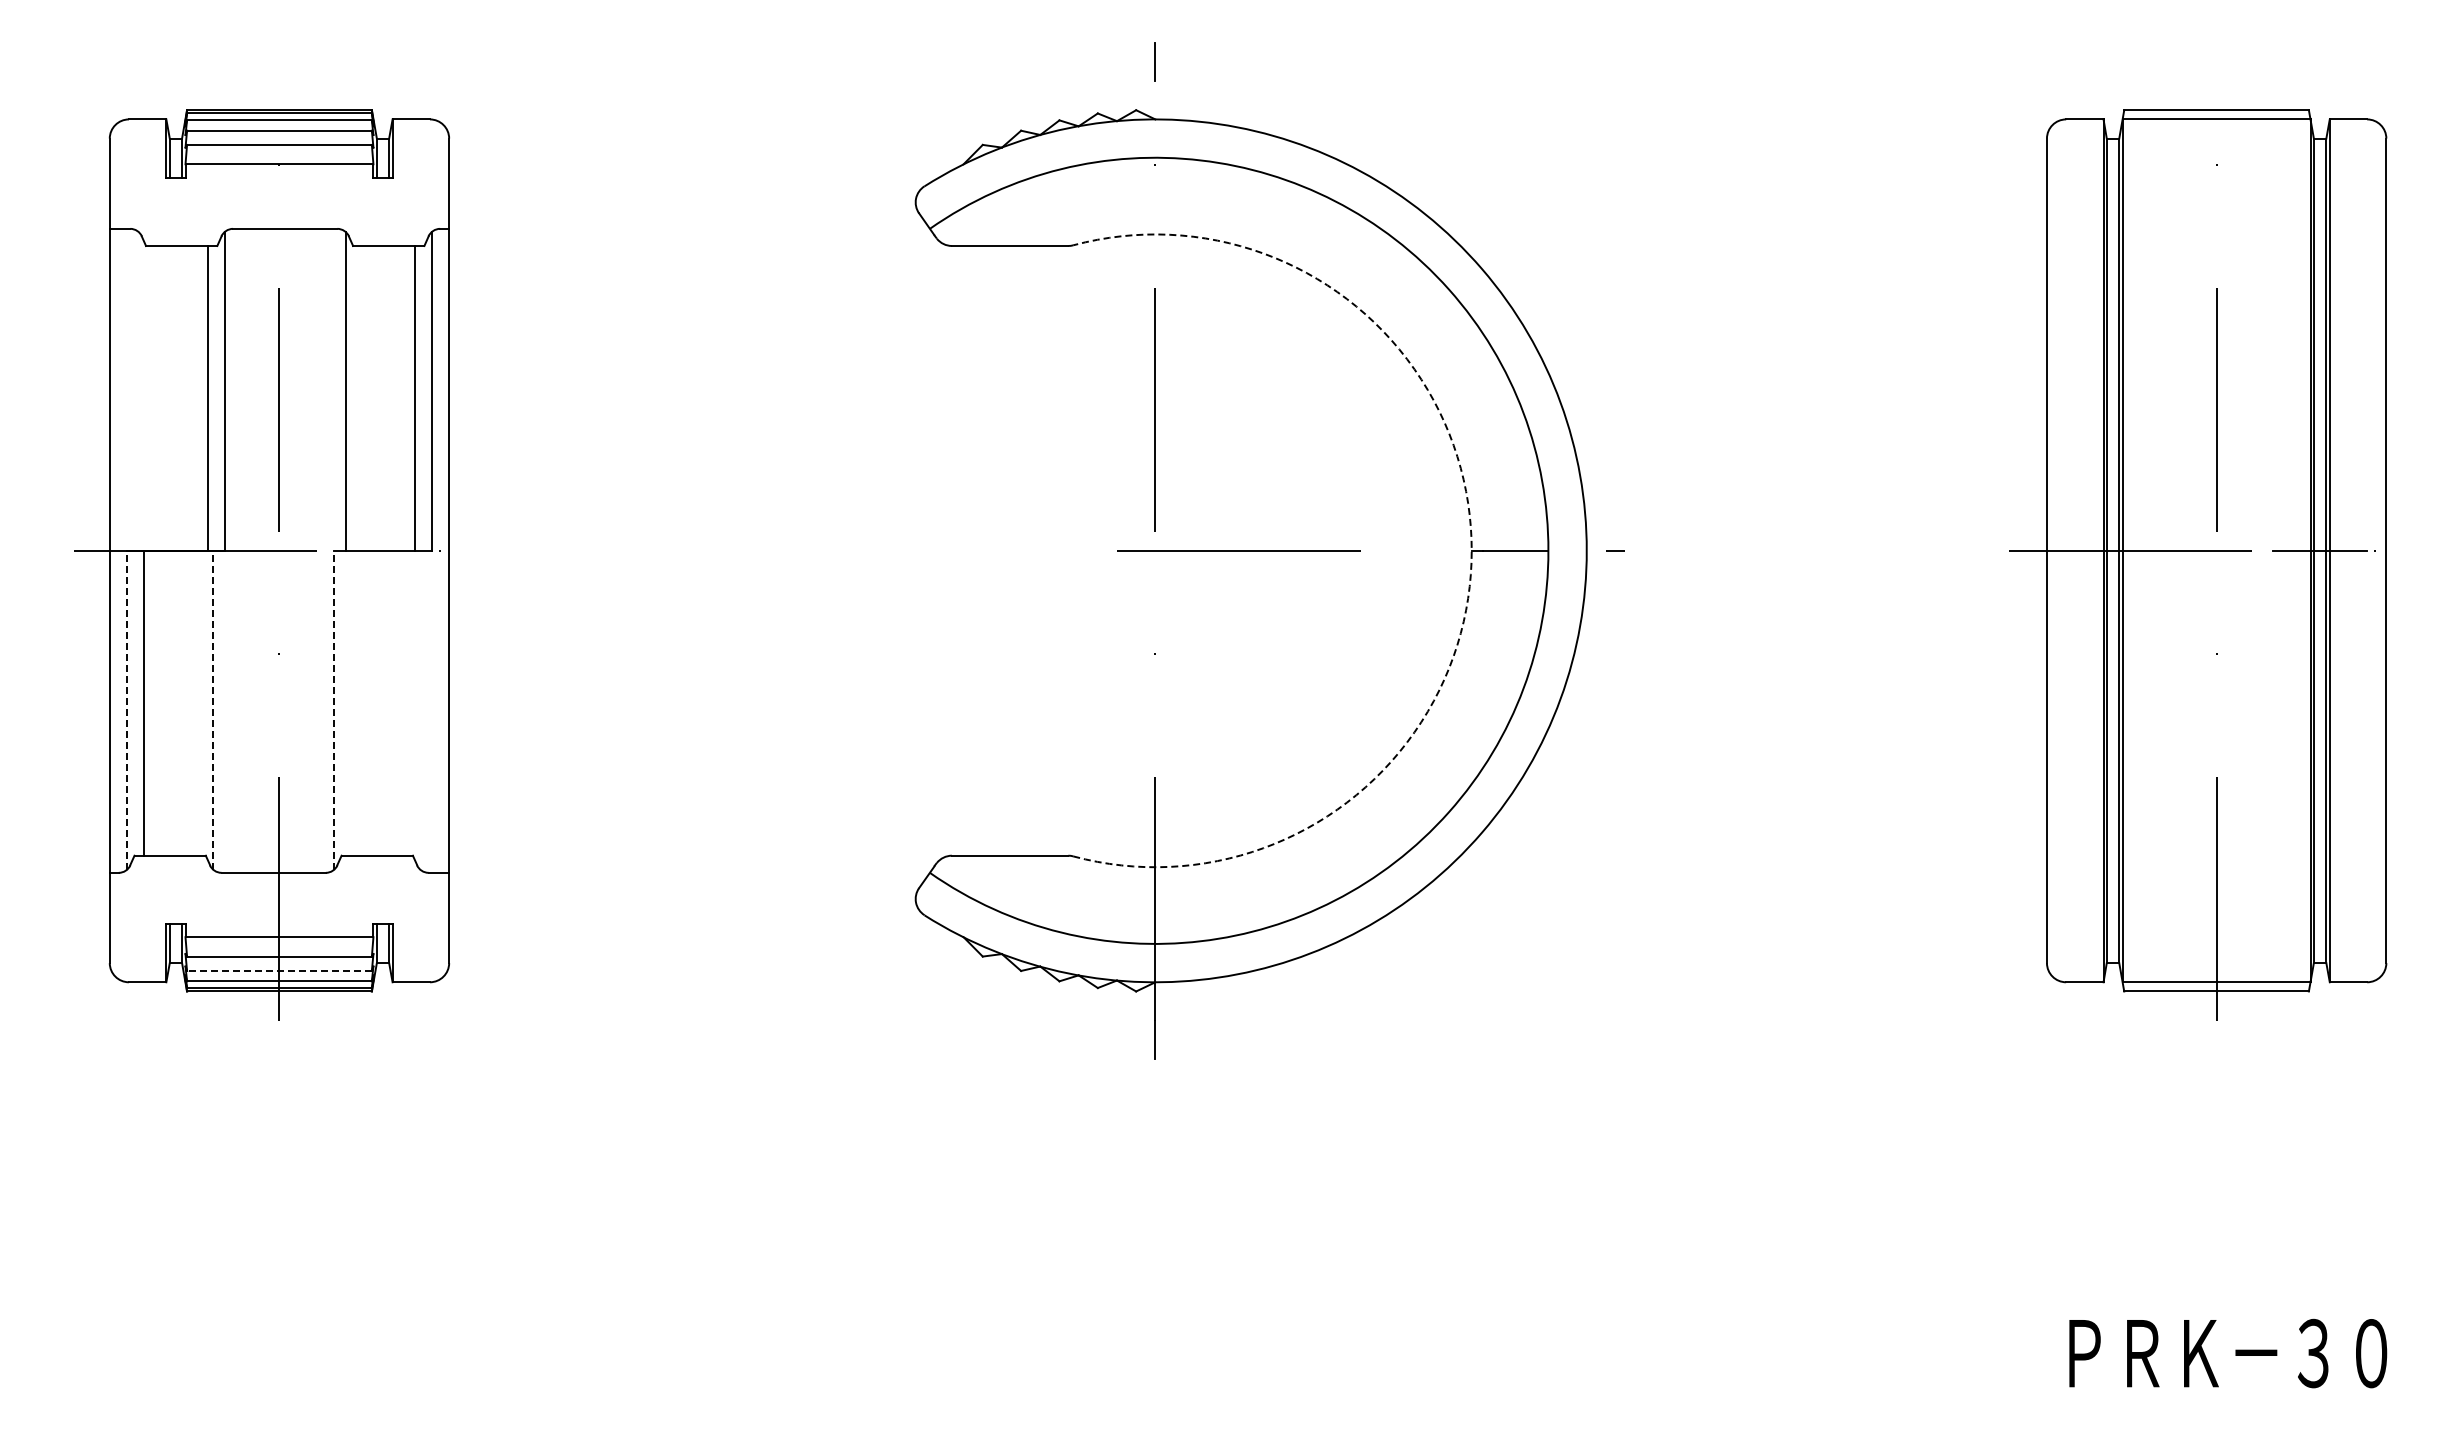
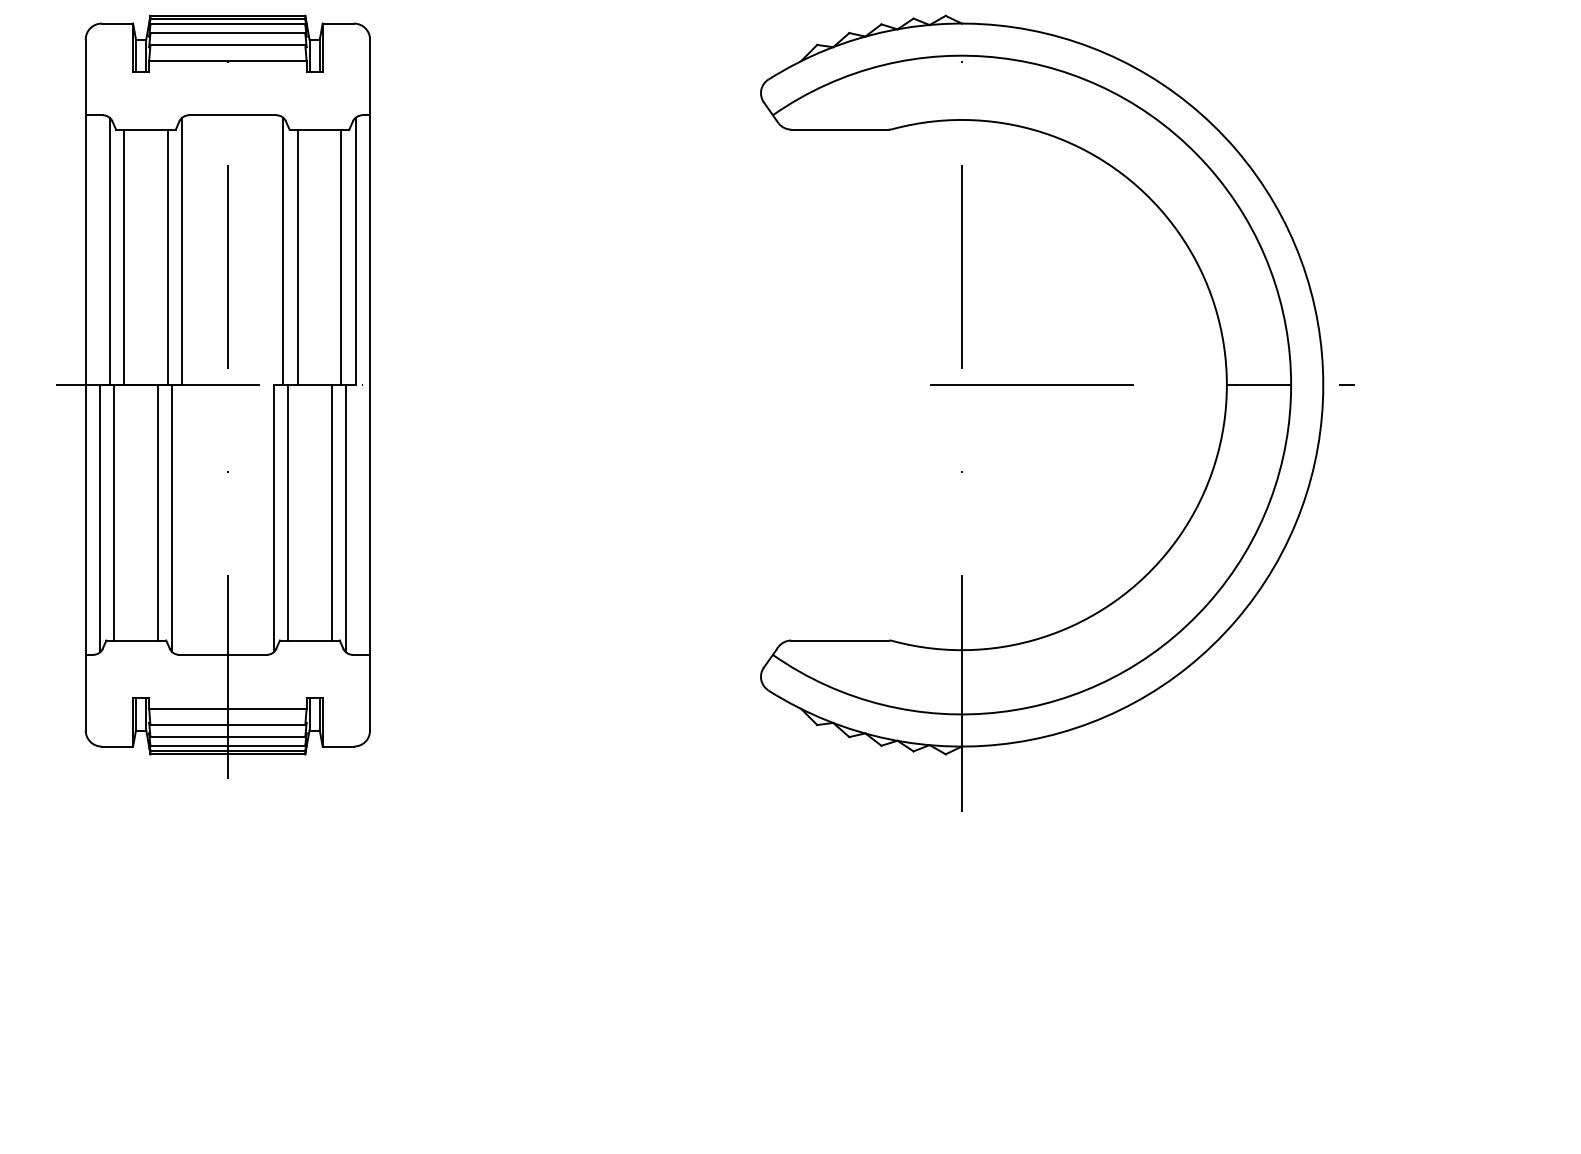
line: (138, 390) -> (109, 250), added
line: (155, 397) -> (124, 256), added
line: (362, 397) -> (297, 256), added
arc: (1471, 550) -> (1226, 384), dashed -> solid
line: (196, 702) -> (158, 512), added
line: (351, 702) -> (288, 512), added
line: (403, 702) -> (331, 512), added
line: (127, 709) -> (100, 518), dashed -> solid
line: (213, 709) -> (172, 518), dashed -> solid
line: (334, 709) -> (274, 518), dashed -> solid
line: (420, 709) -> (346, 518), added
line: (278, 970) -> (227, 736), dashed -> solid

